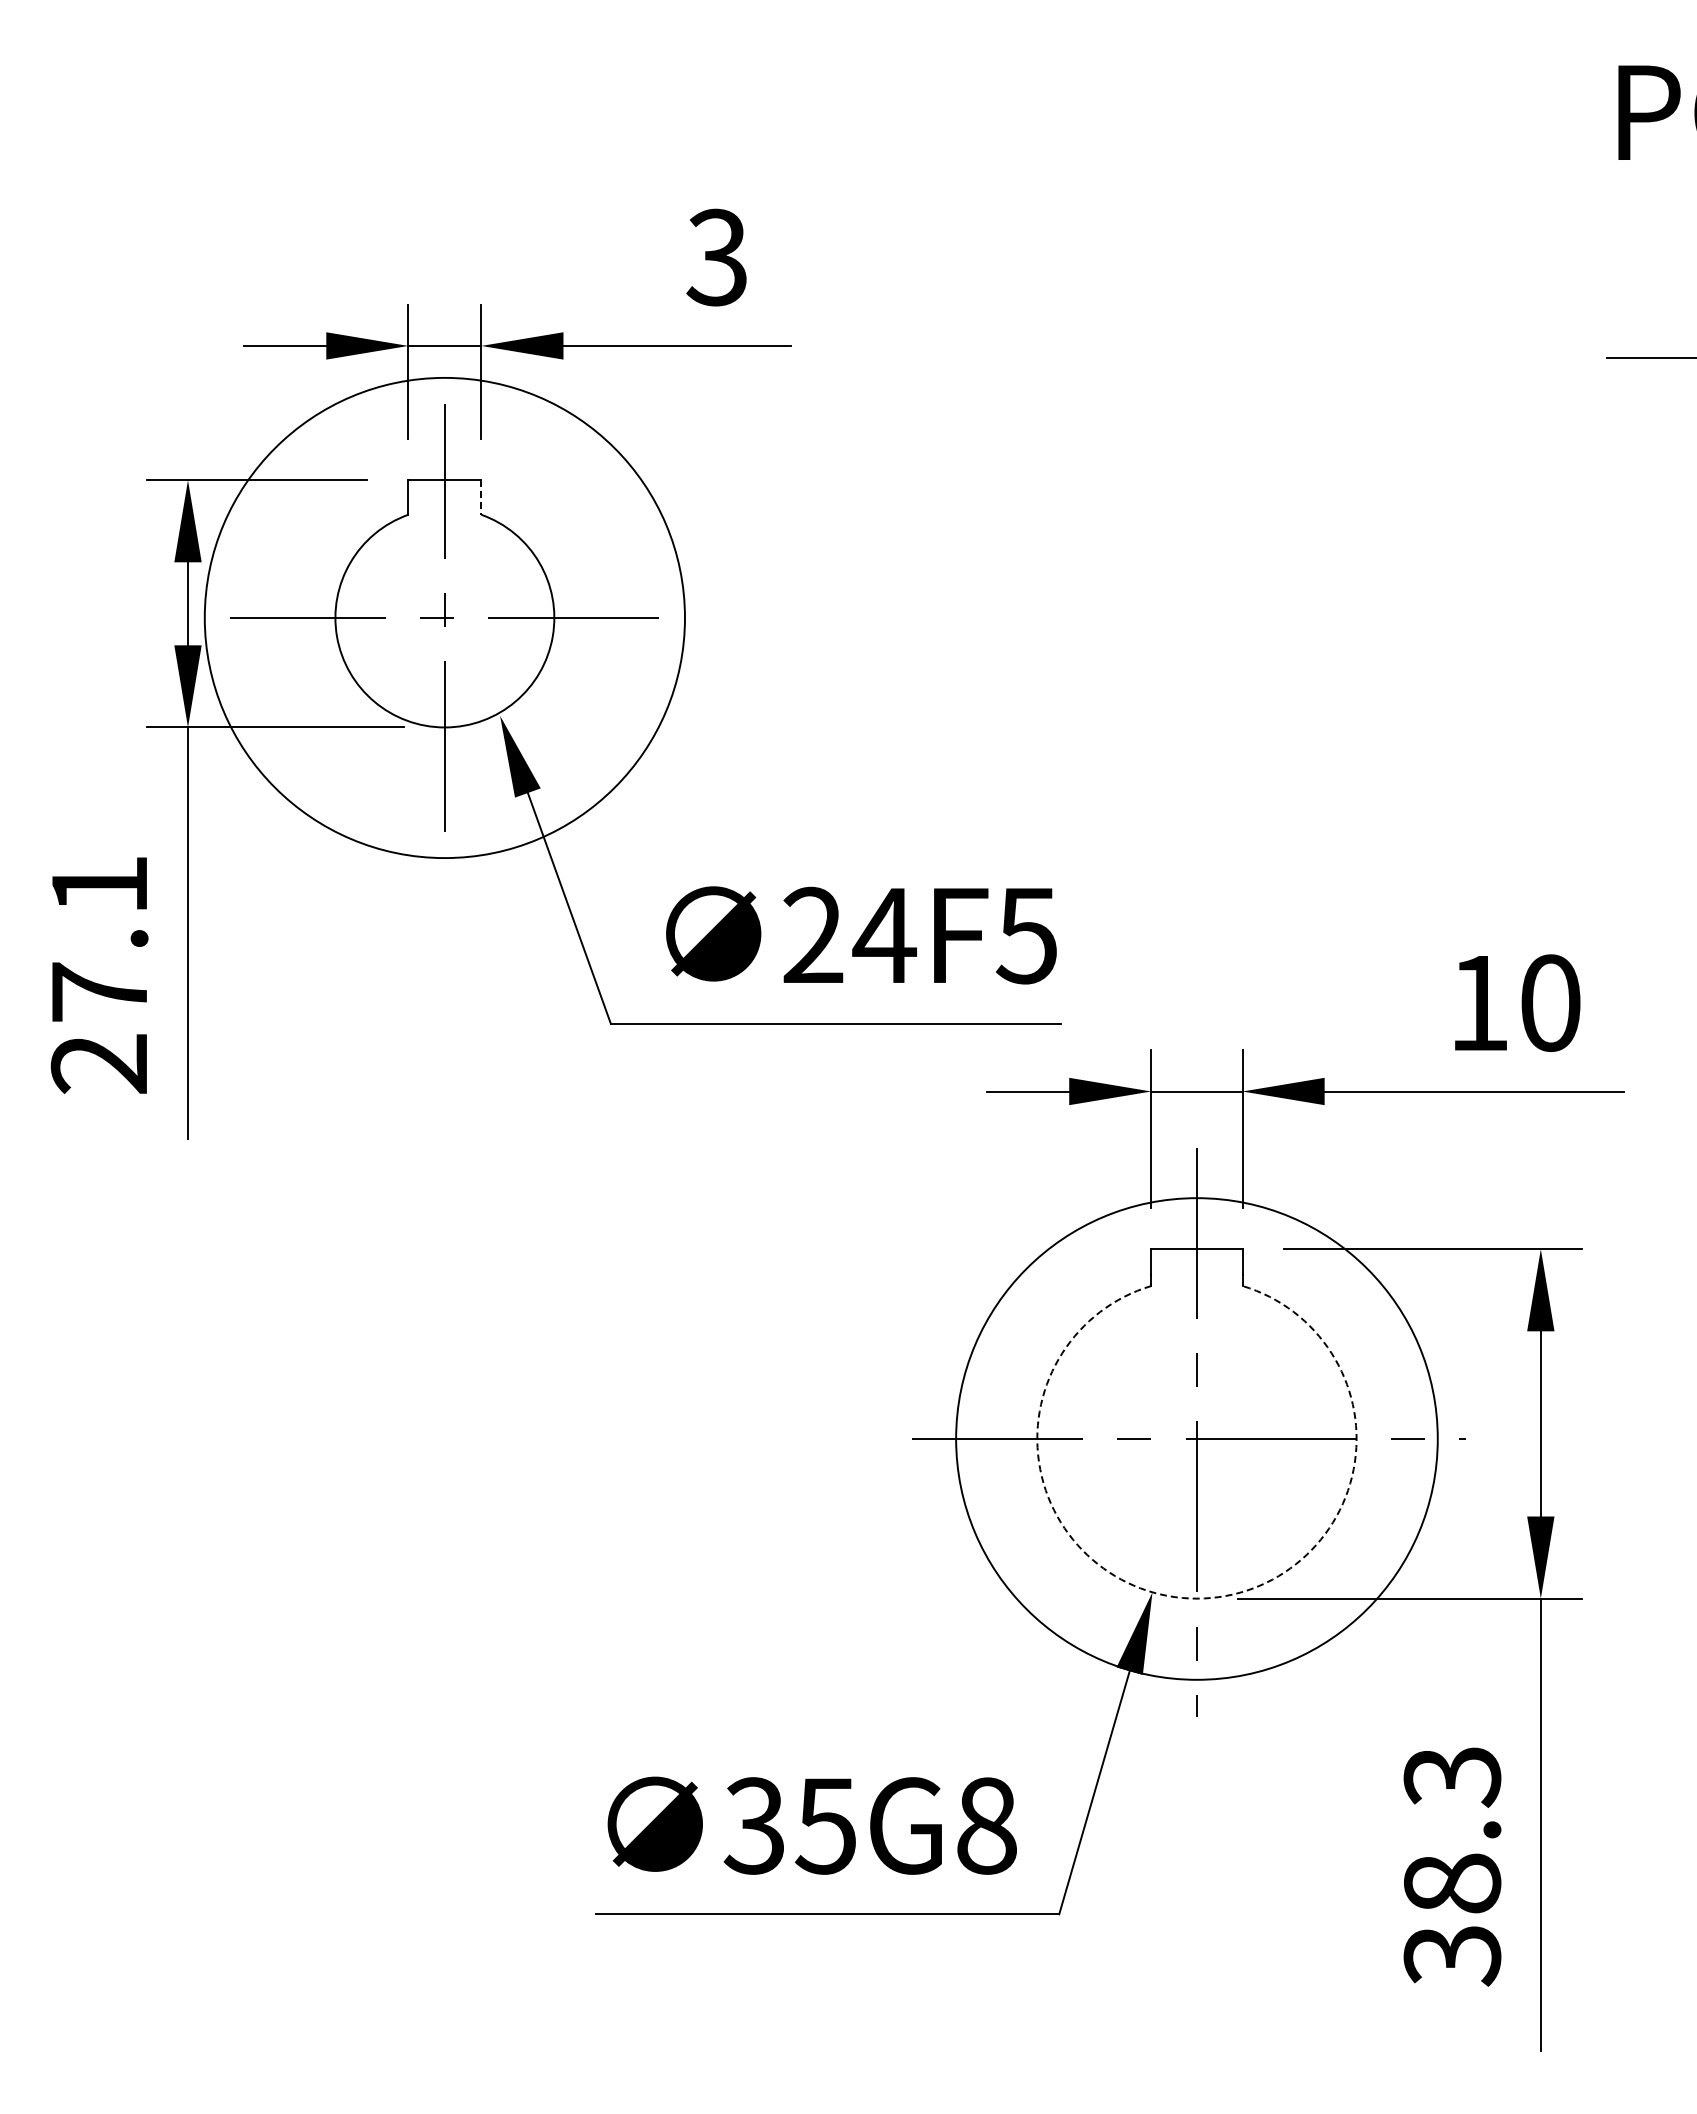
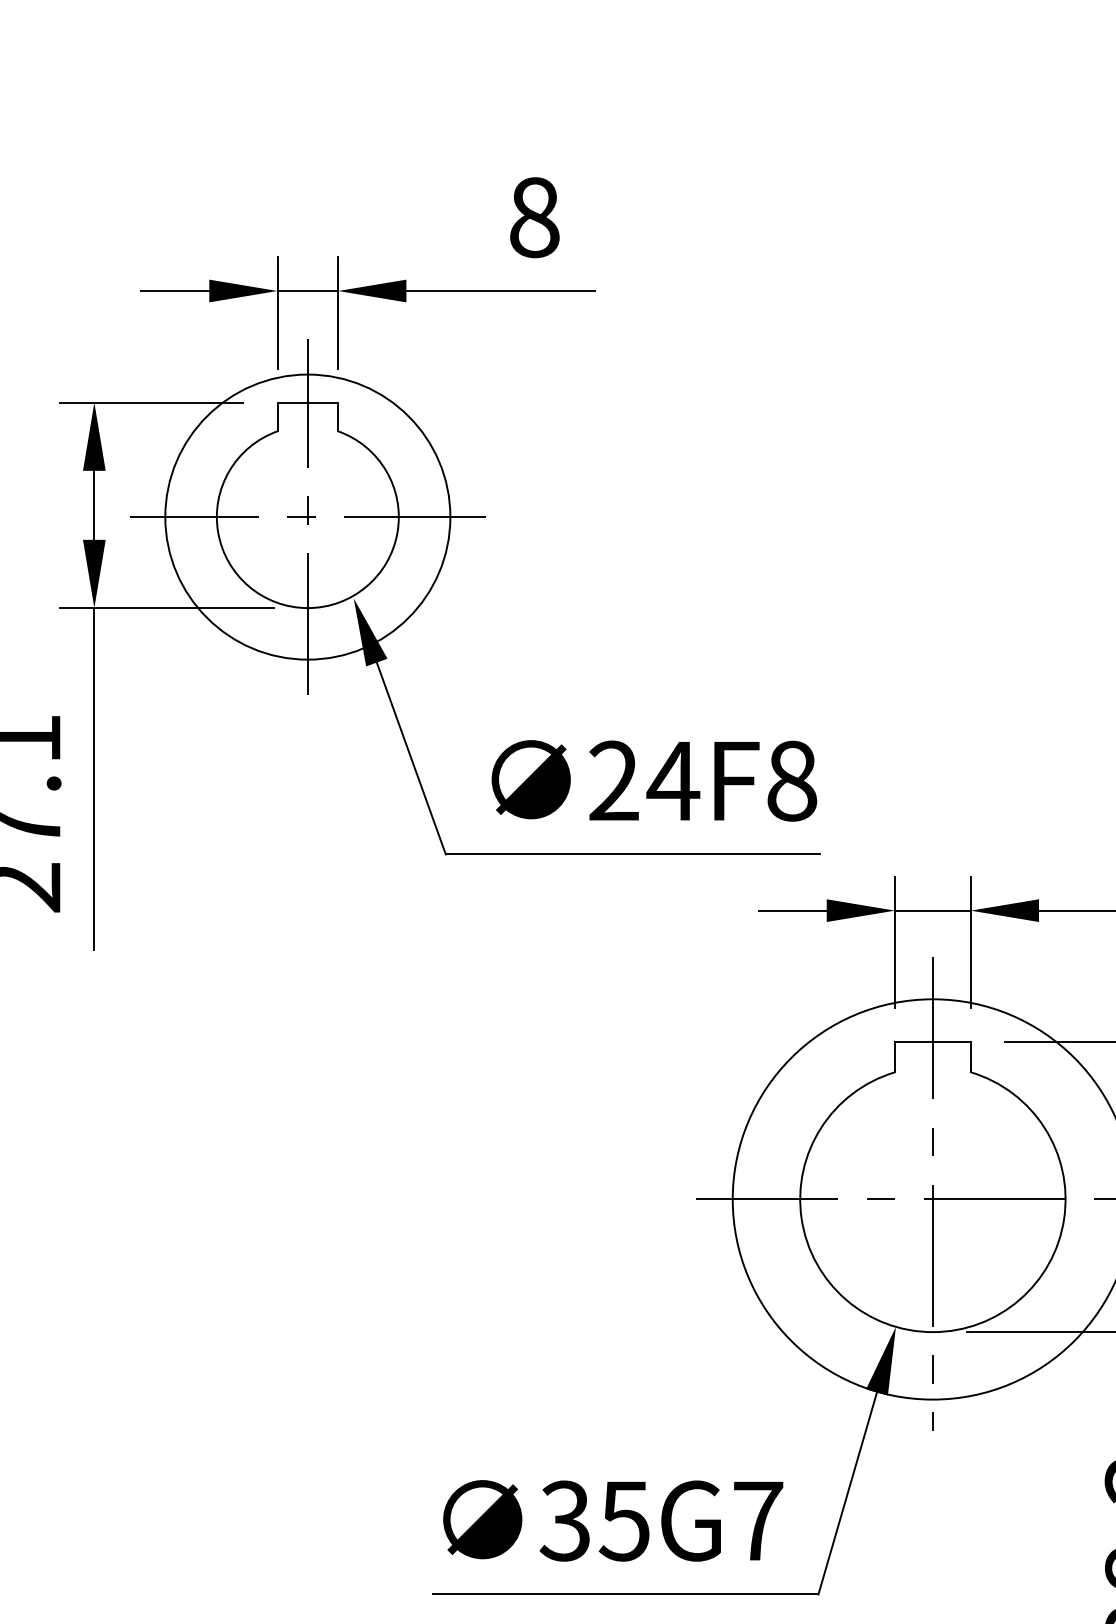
text: (716, 257) -> (533, 217), 3 -> 8
line: (481, 498) -> (338, 417), dashed -> solid
circle: (444, 617) -> (307, 516), size x0.71
text: (1026, 935) -> (791, 780), 24F5 -> 24F8
arc: (1196, 1598) -> (932, 1332), dashed -> solid
text: (986, 1825) -> (757, 1520), 35G8 -> 35G7

